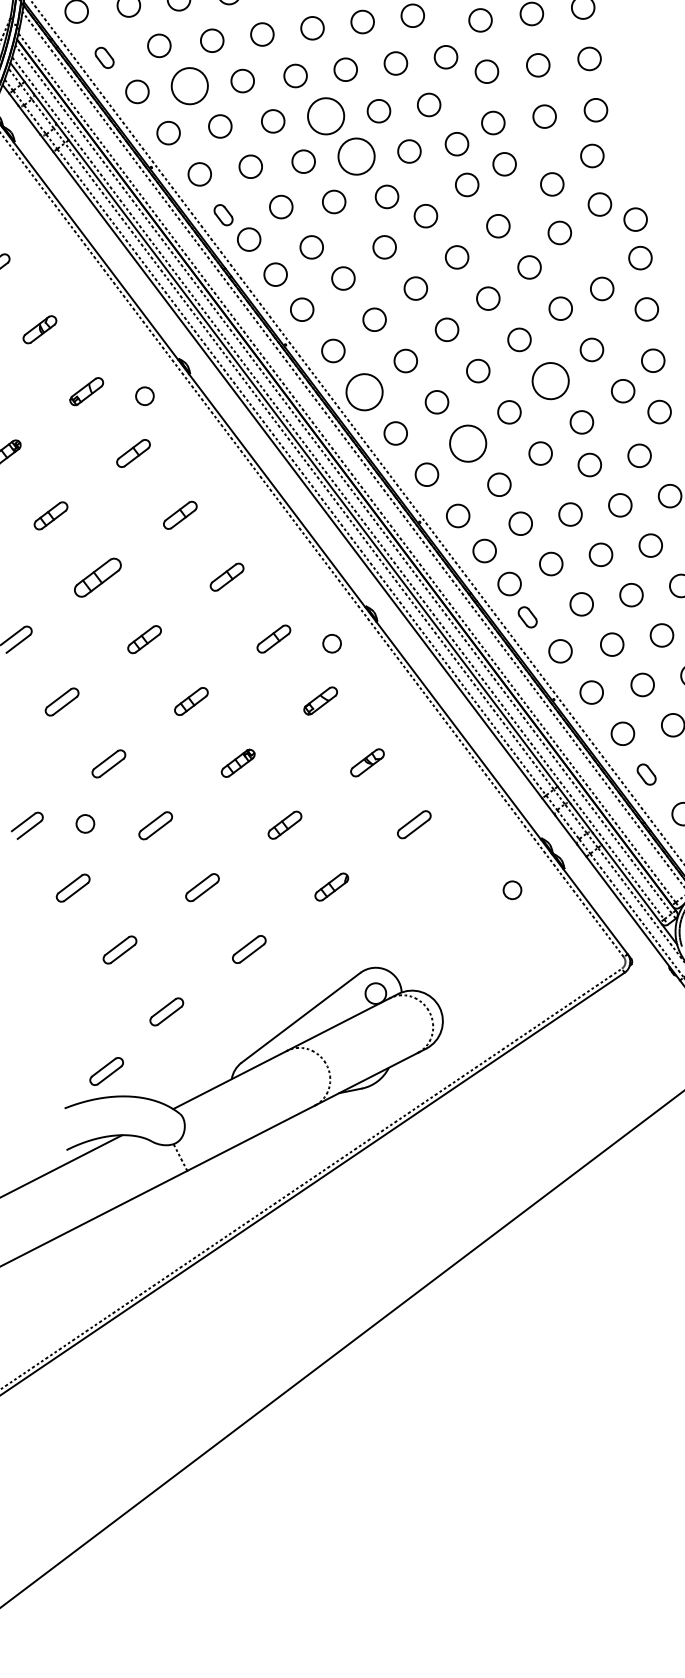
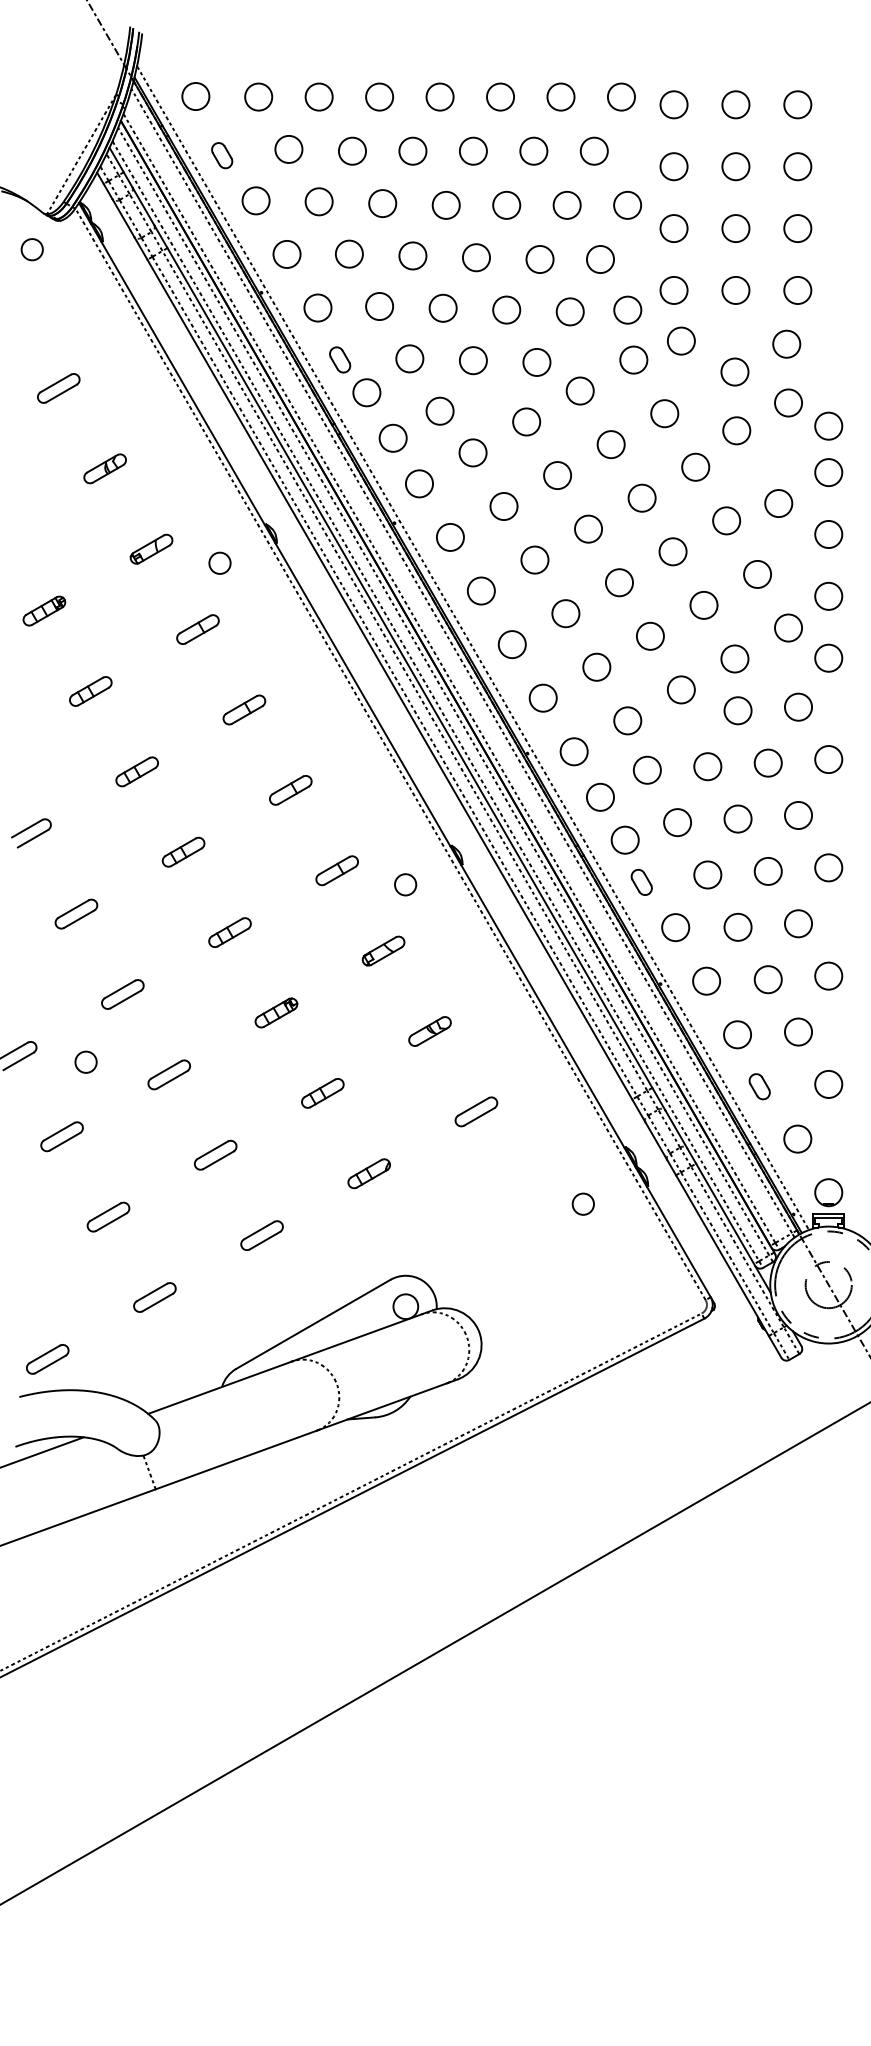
circle: (189, 85) -> (318, 201), size x0.62
circle: (326, 116) -> (476, 257), size x0.62
circle: (356, 156) -> (506, 309), size x0.62
circle: (550, 381) -> (703, 605), size x0.62
circle: (363, 391) -> (480, 590), size x0.62
circle: (467, 442) -> (596, 666), size x0.62
part: (97, 577) -> (136, 771), size x0.71
part: (106, 1071) -> (47, 1359), moved

